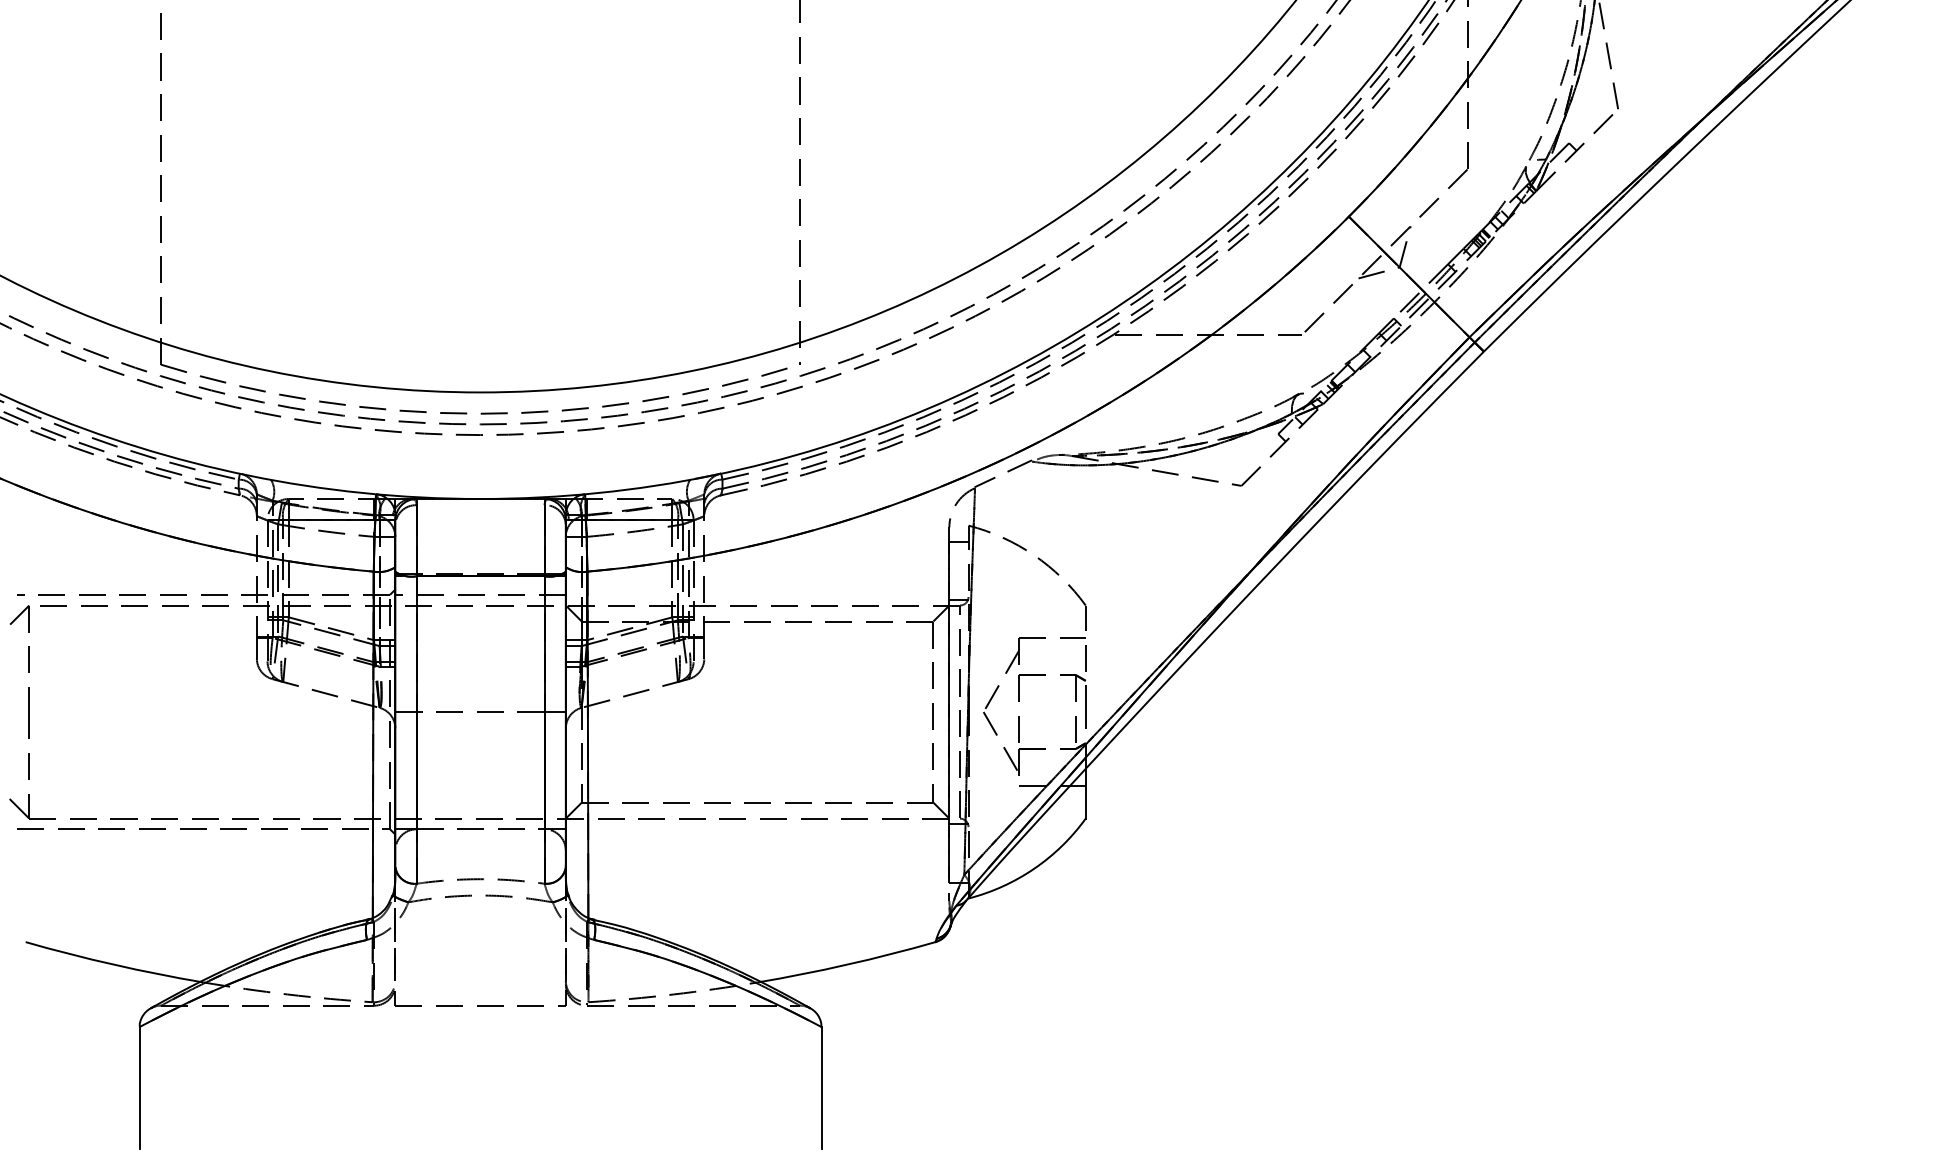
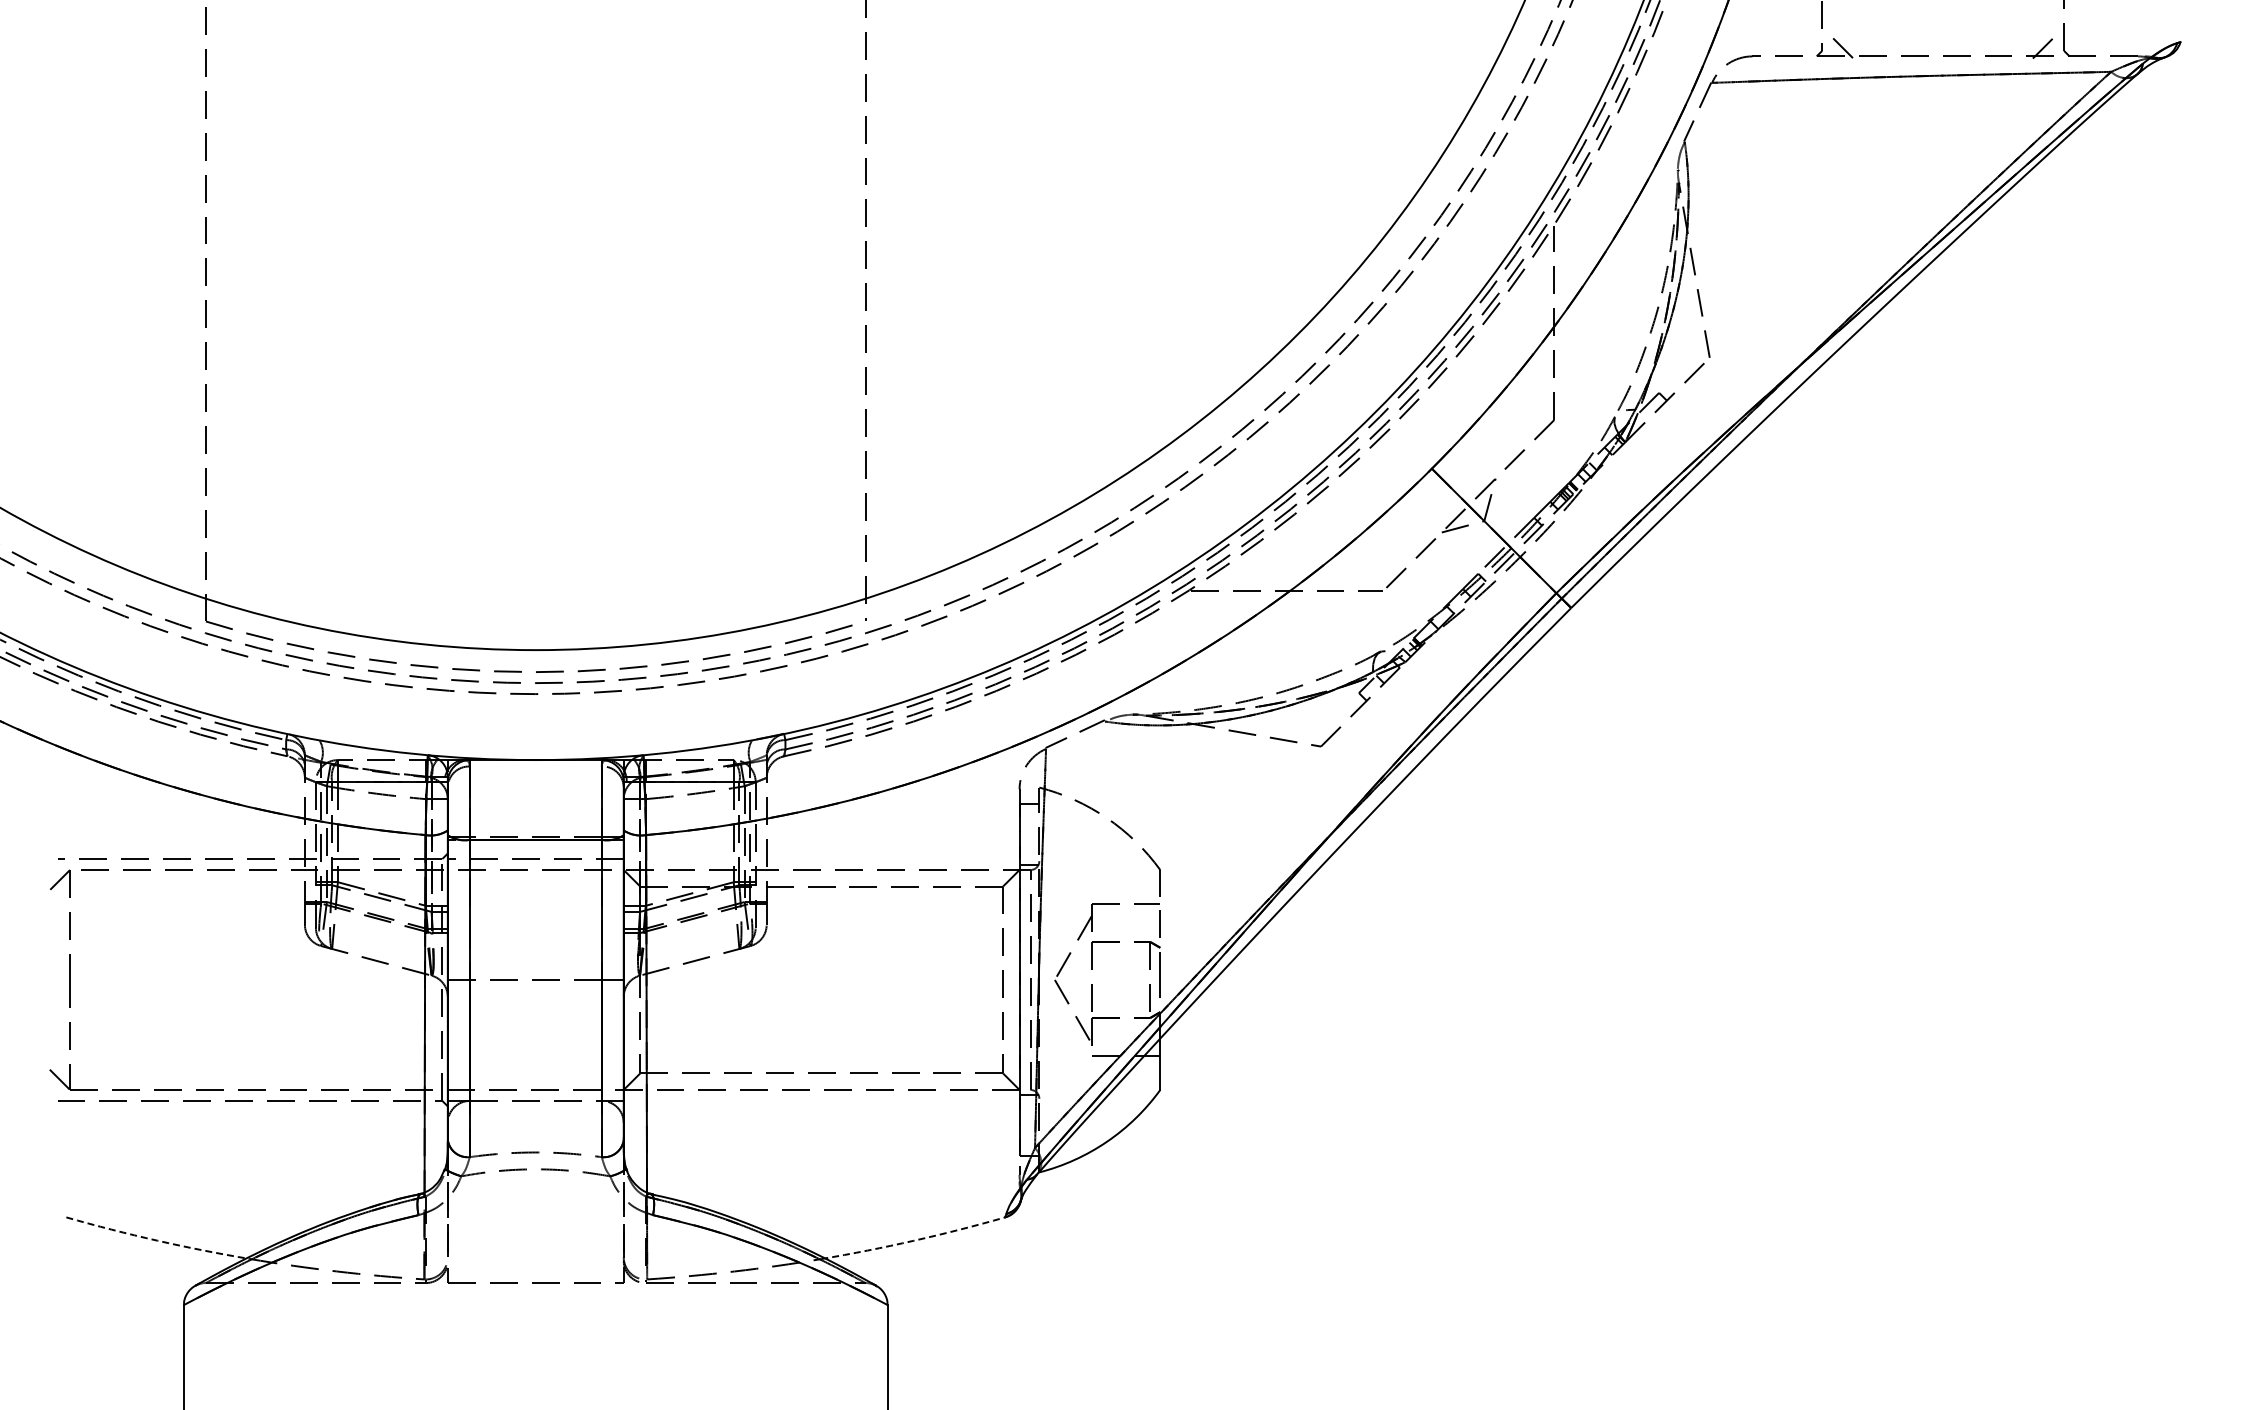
arc: (114, 964) -> (157, 1240), solid -> dashed
arc: (846, 964) -> (913, 1240), solid -> dashed

